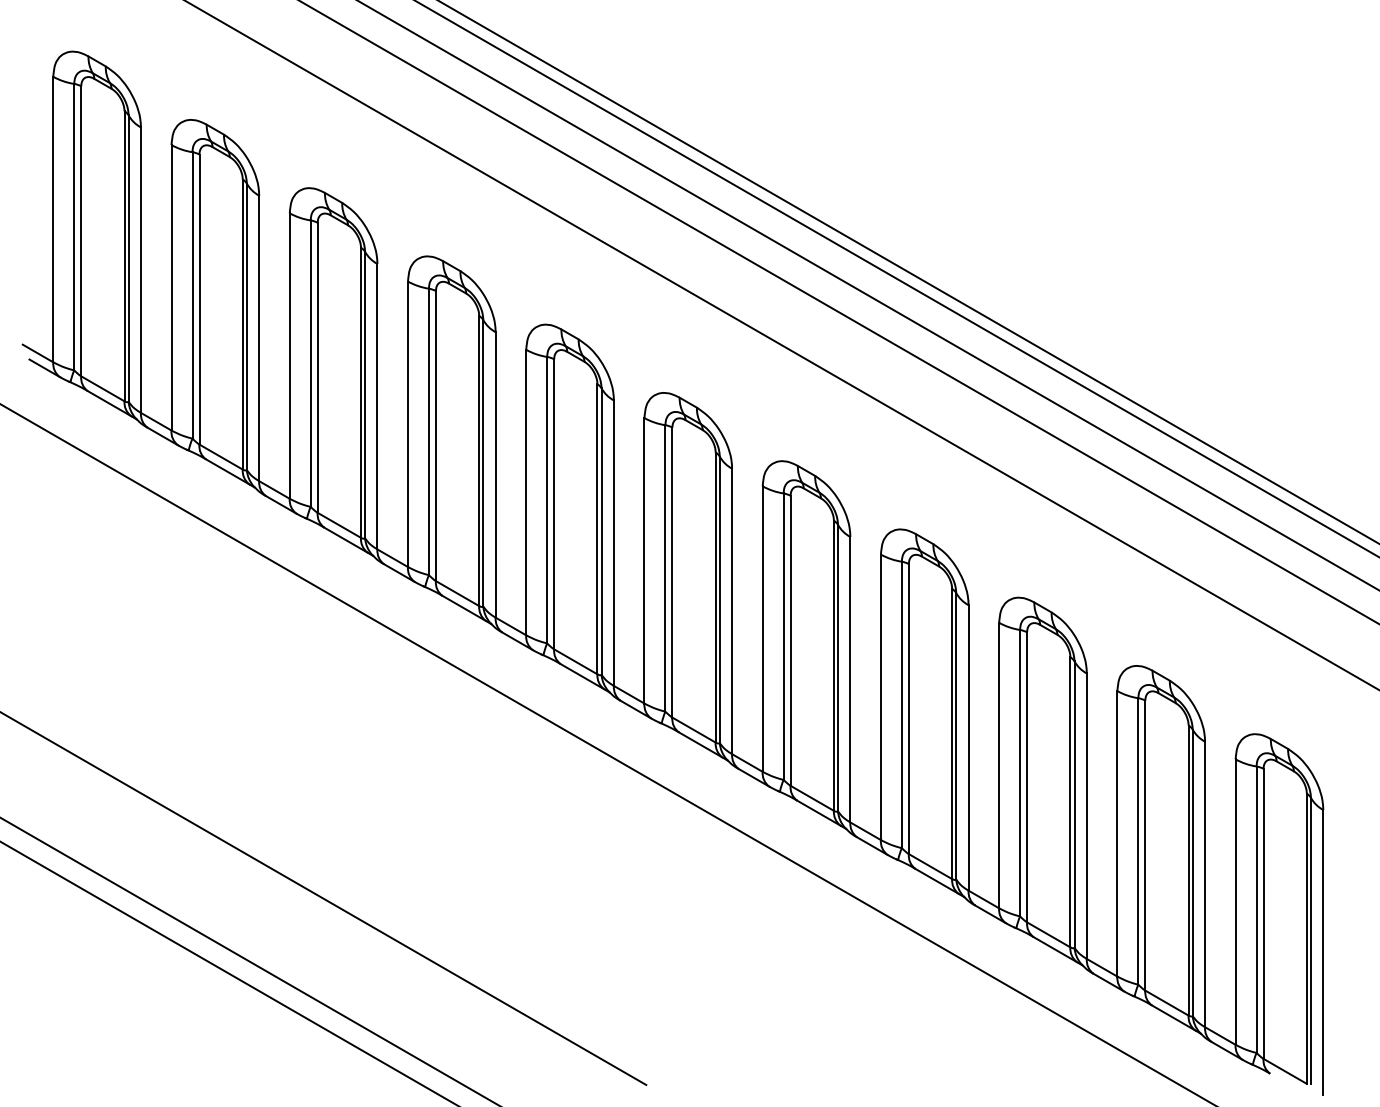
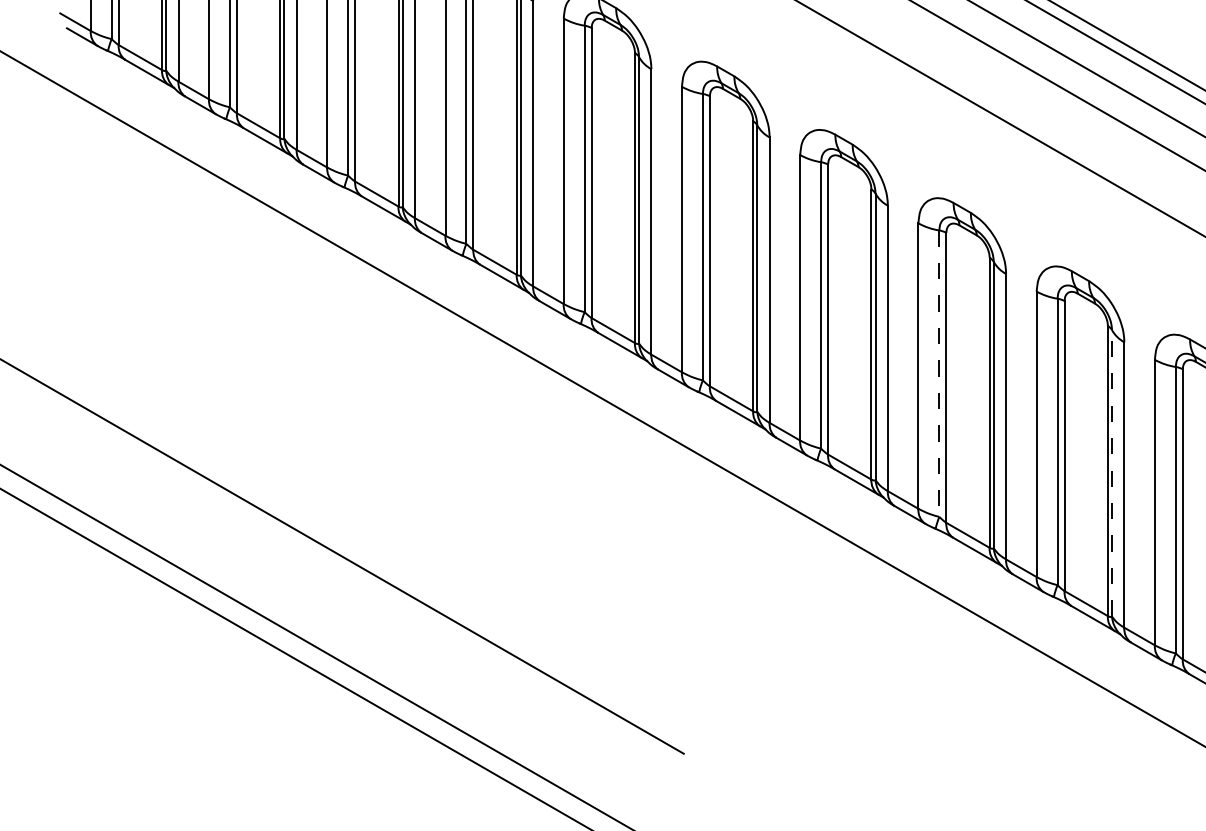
line: (901, 705) -> (939, 374), solid -> dashed
line: (1074, 804) -> (1112, 473), solid -> dashed

